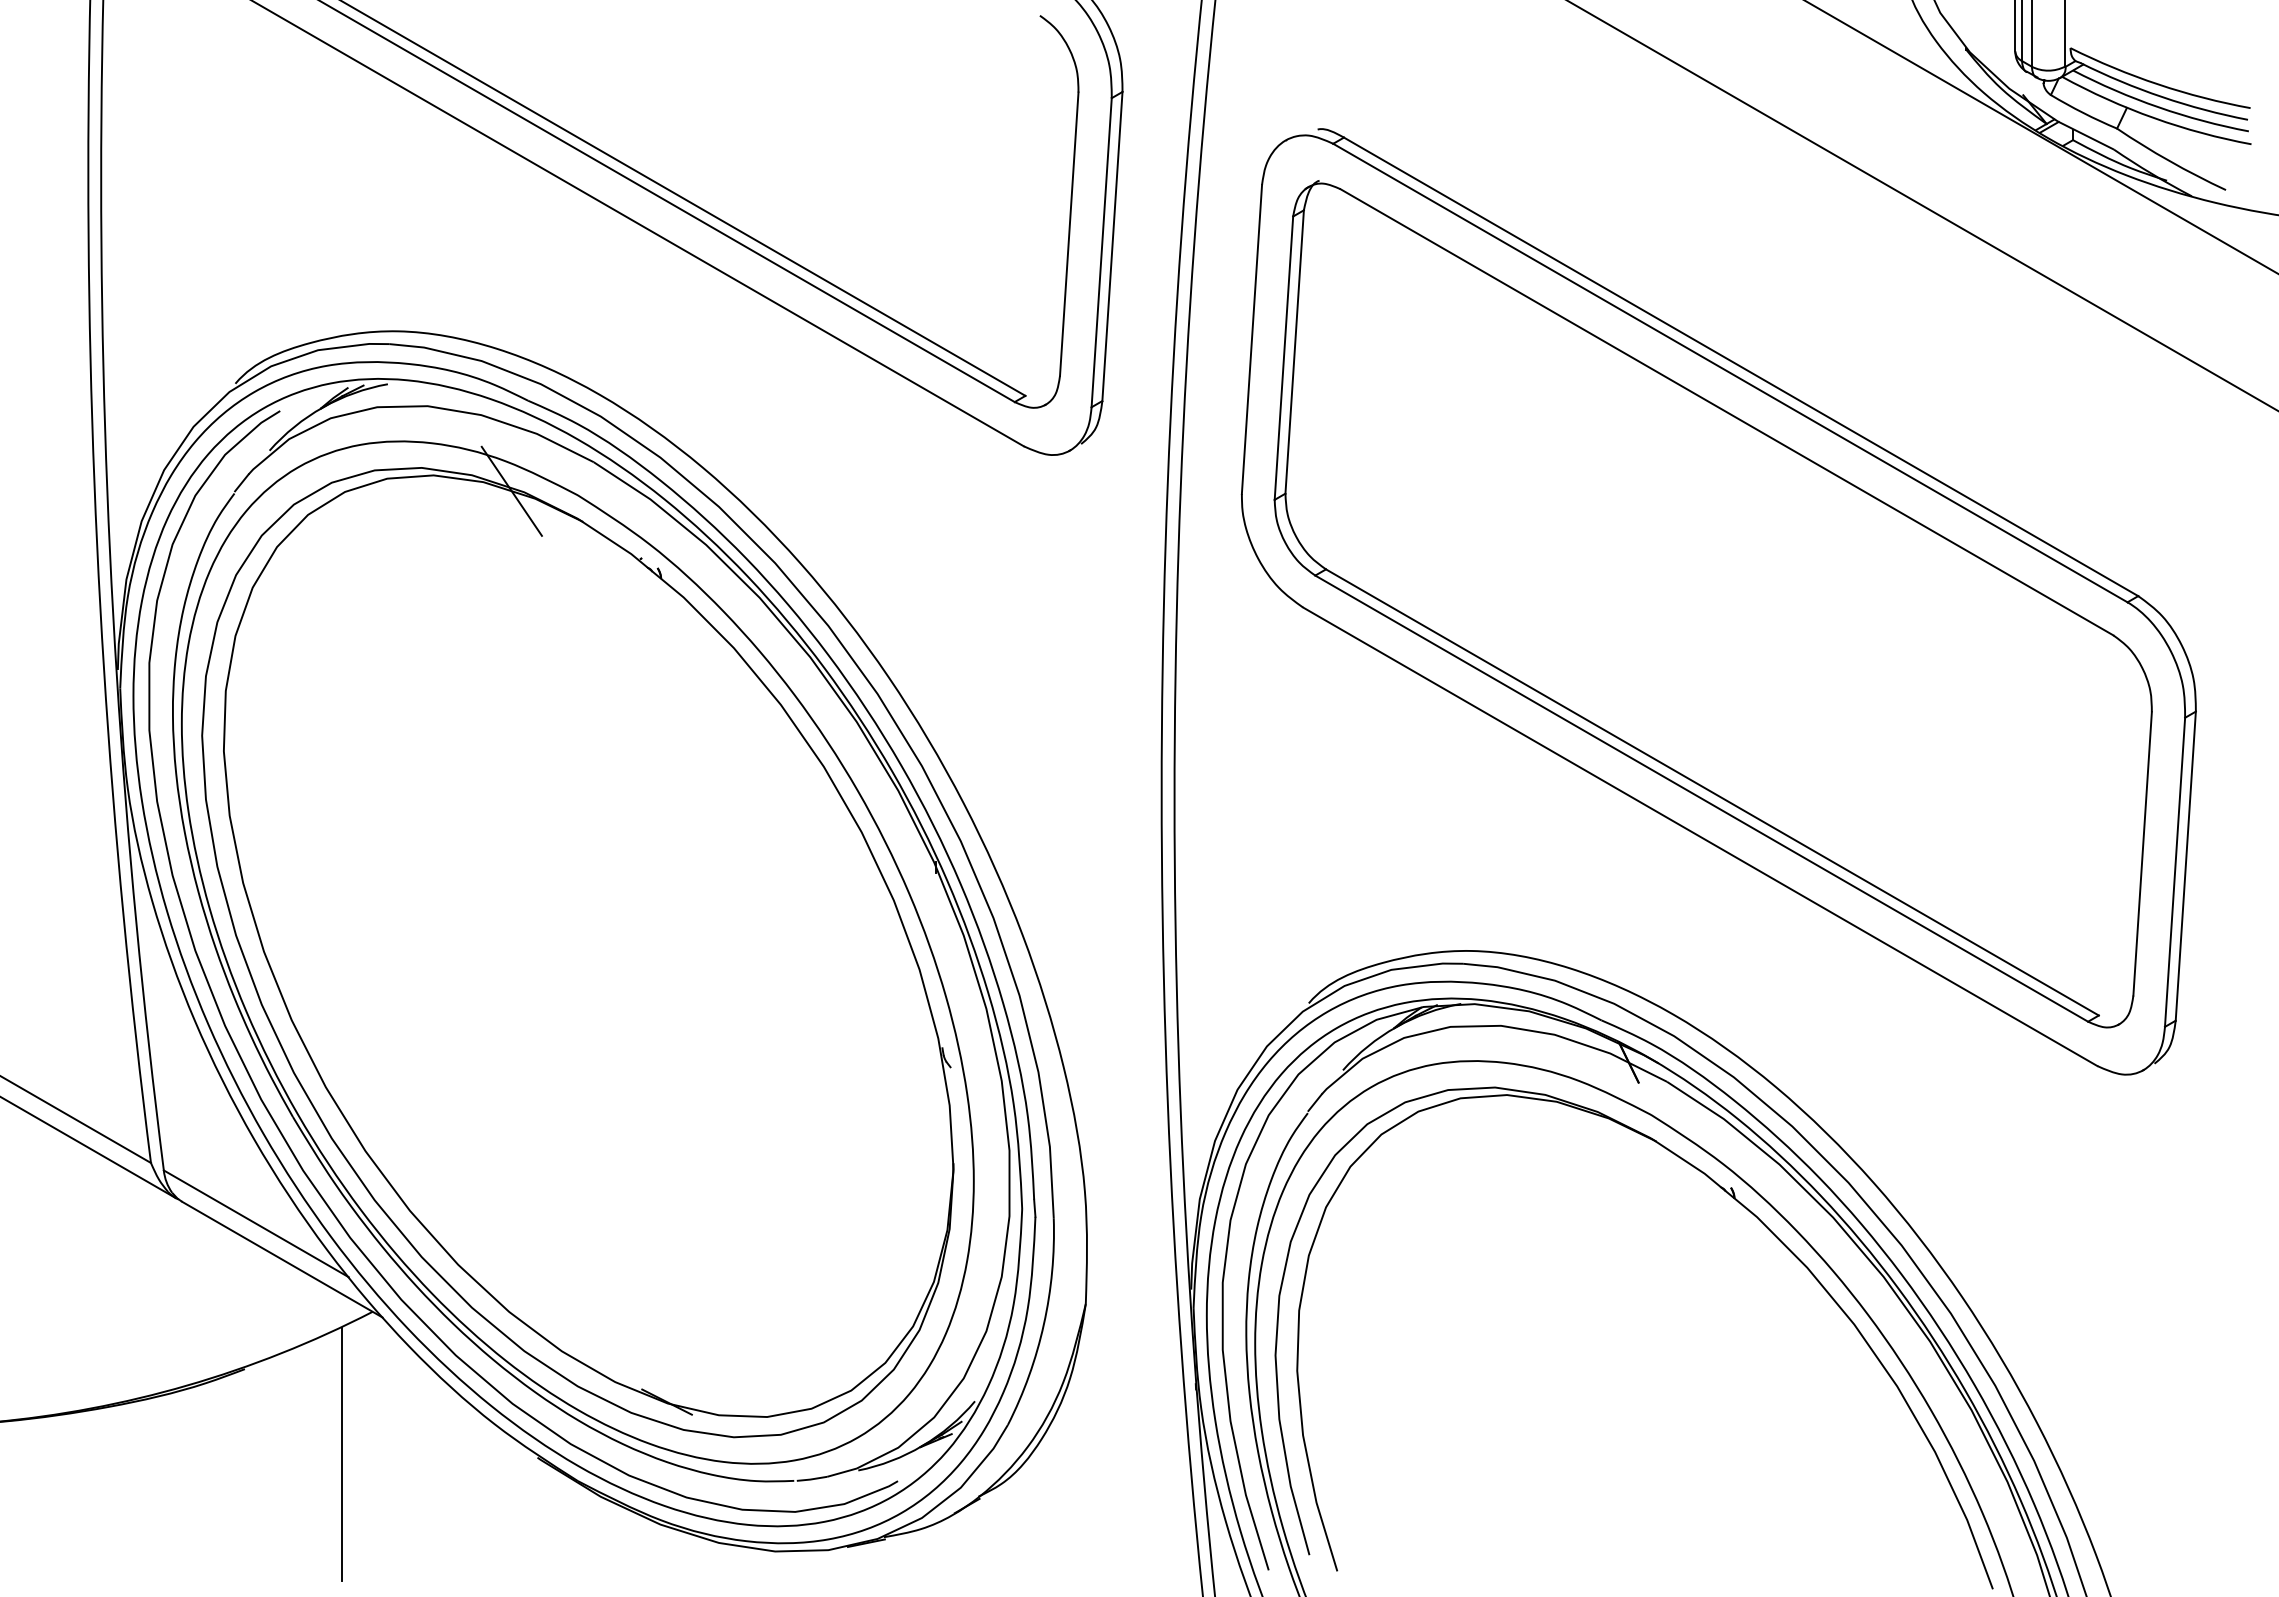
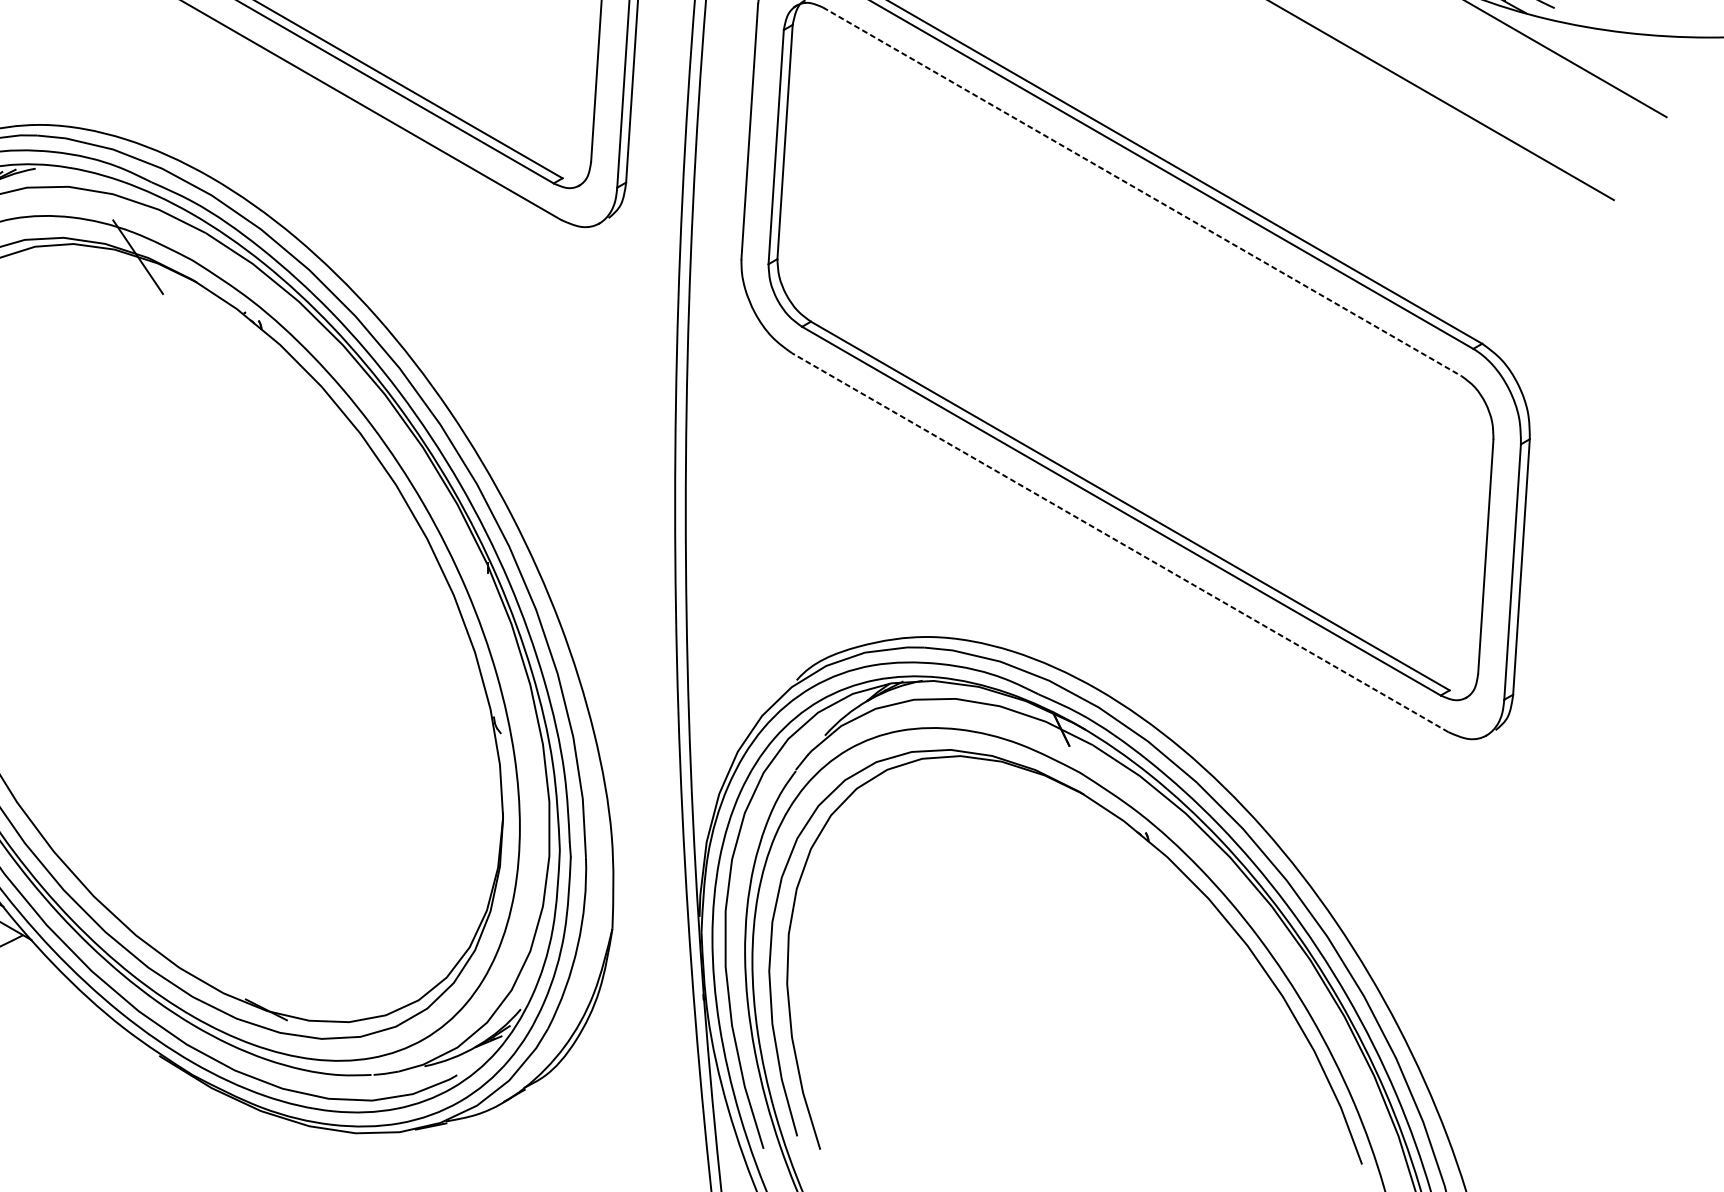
line: (1727, 412) -> (1142, 192), solid -> dashed
line: (1700, 836) -> (1120, 542), solid -> dashed

